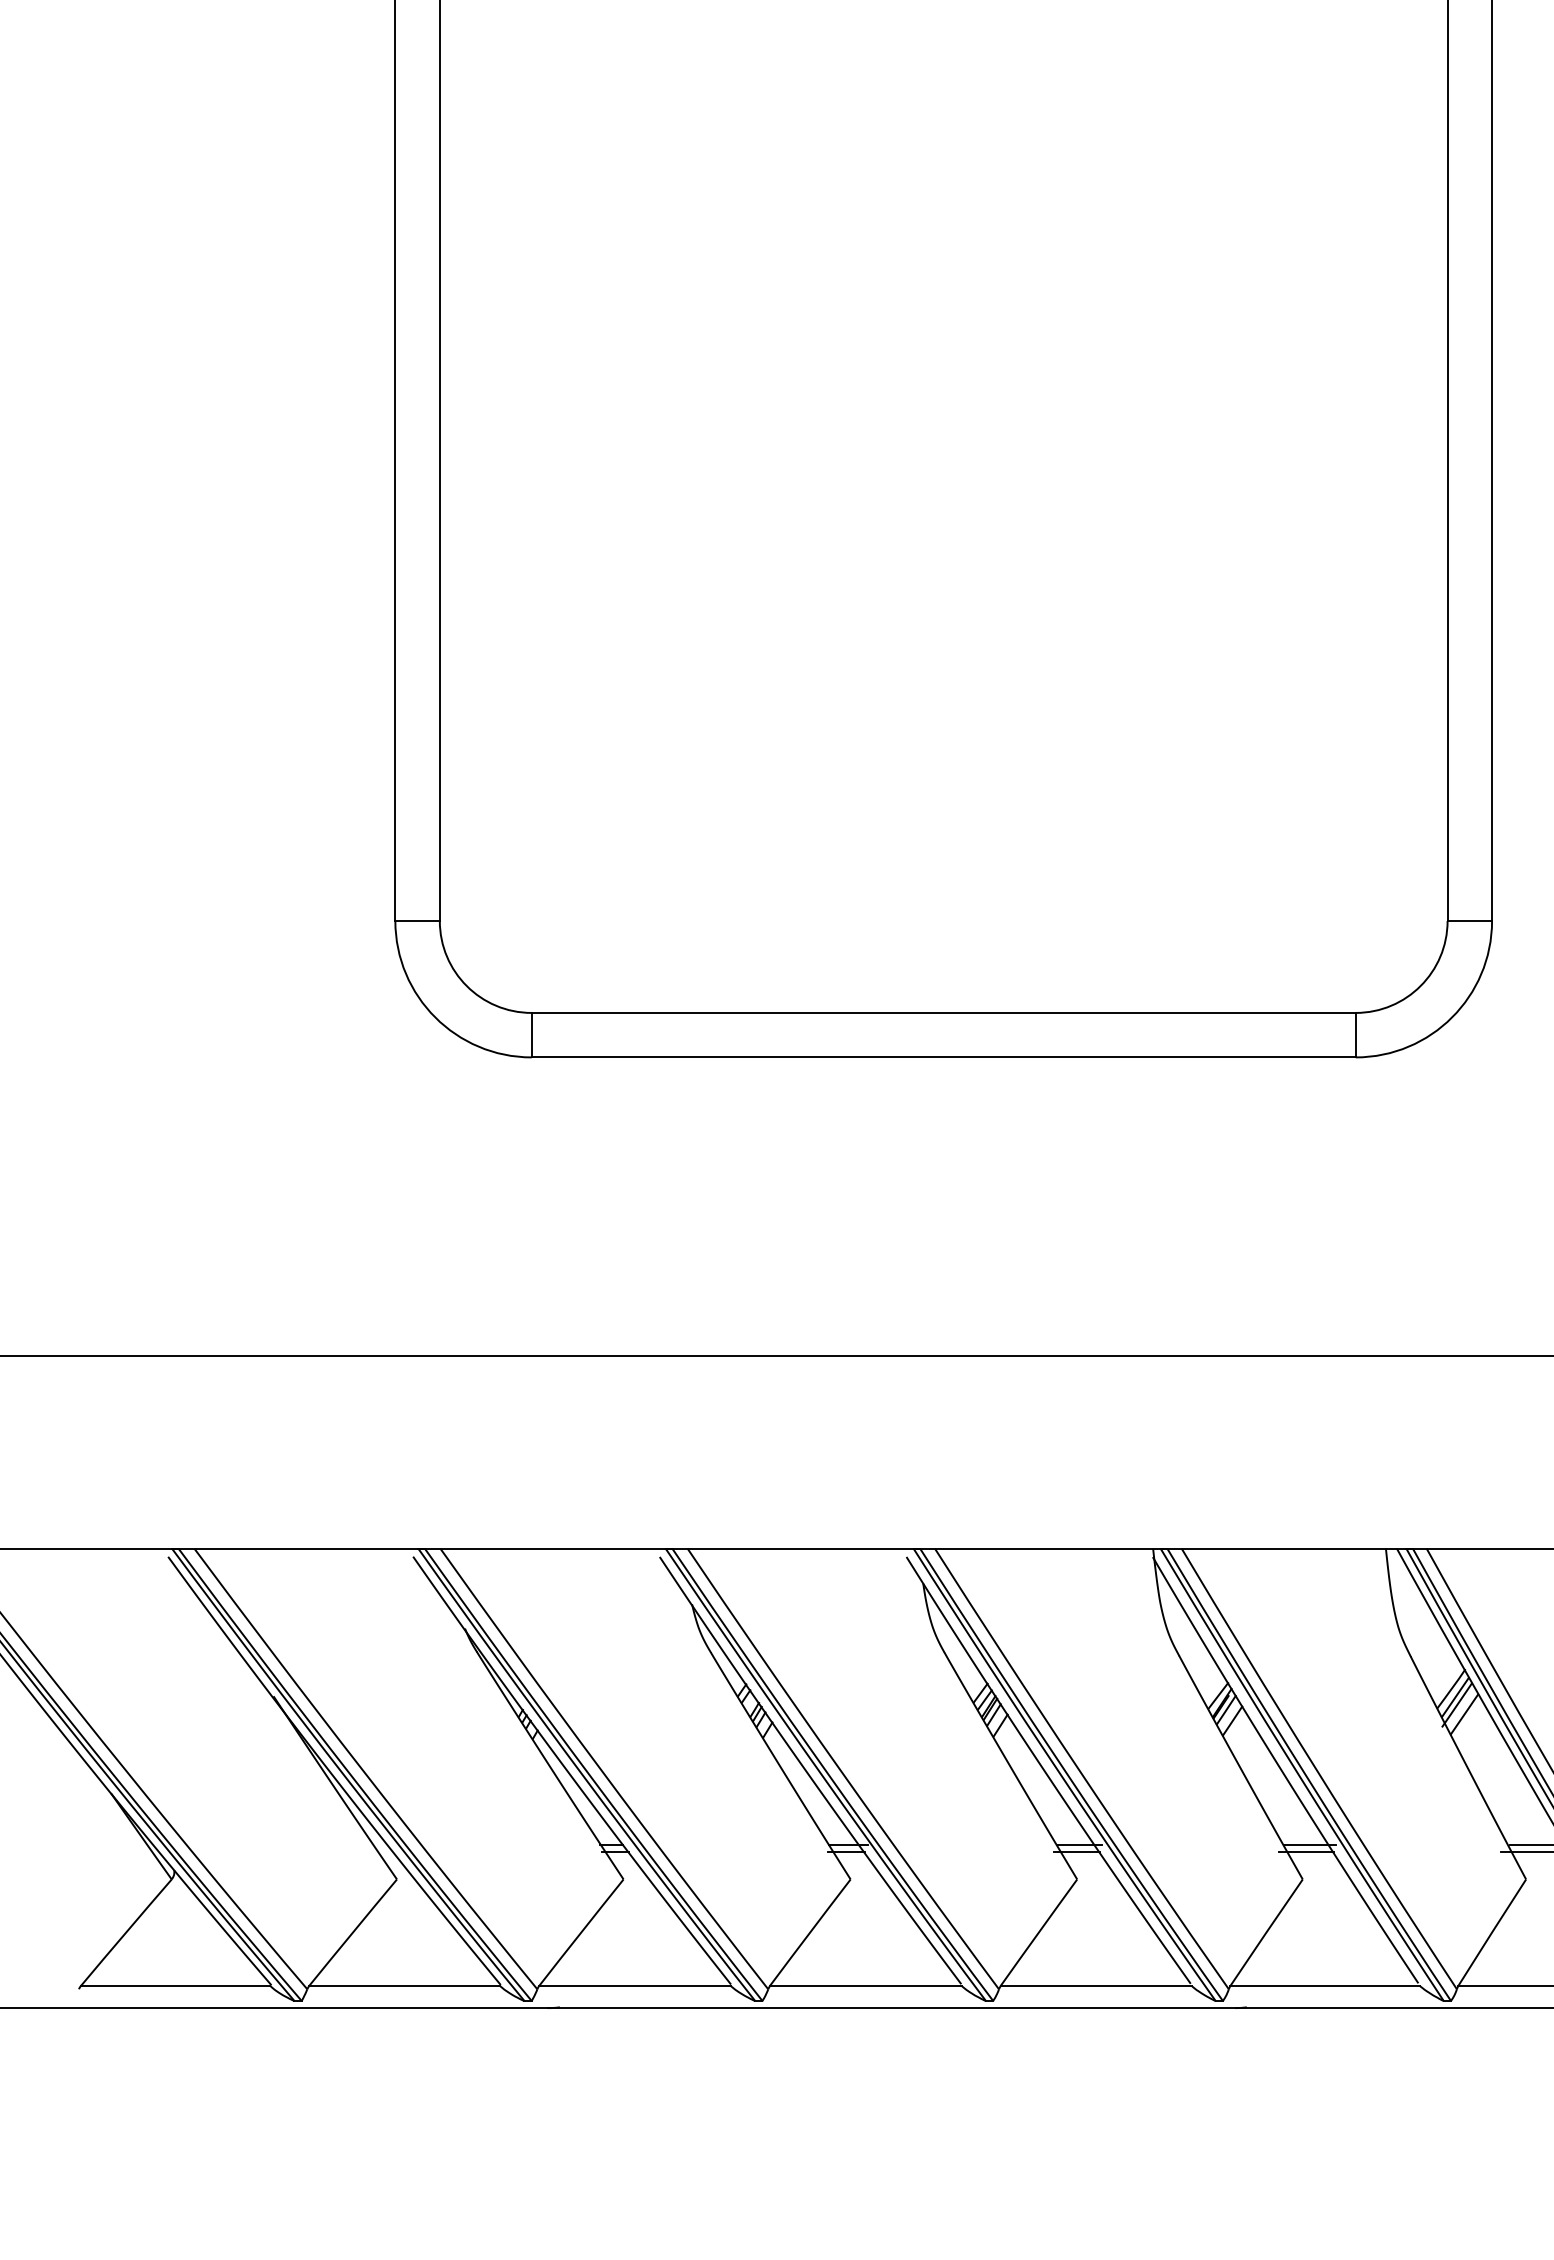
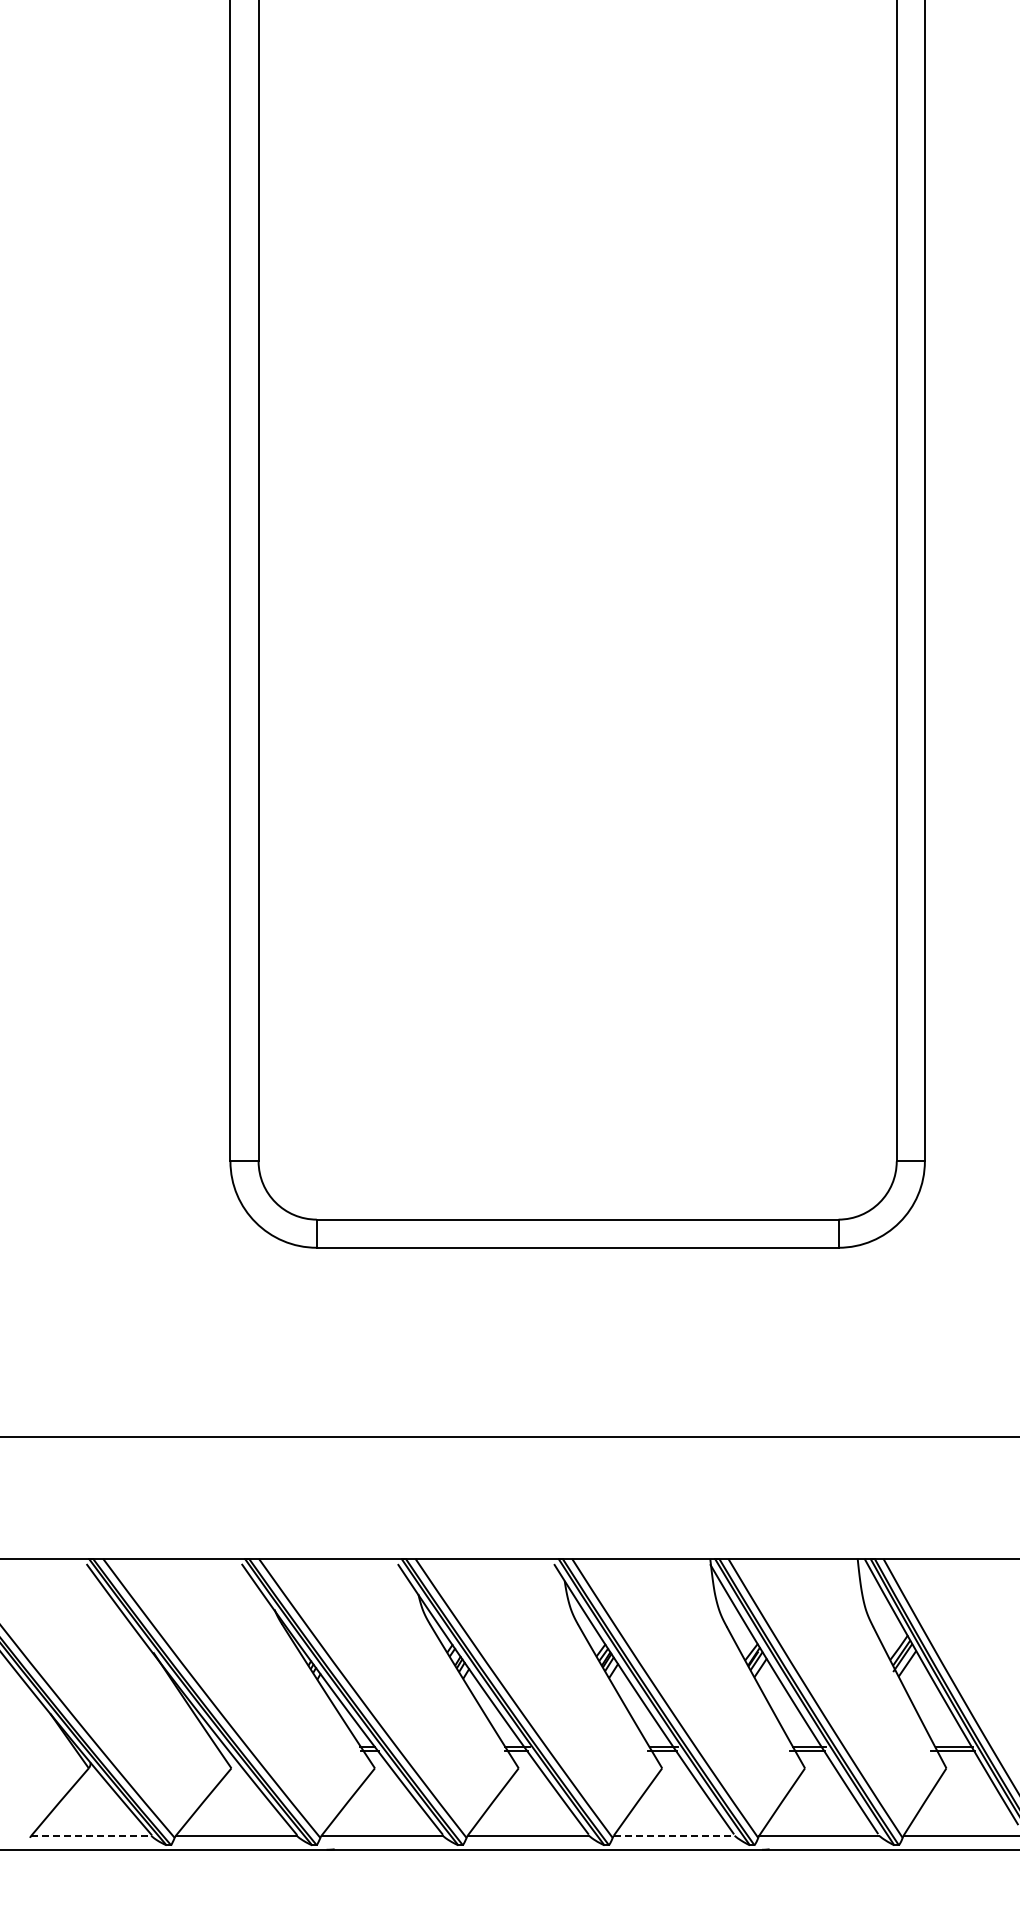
line: (175, 1985) -> (91, 1835), solid -> dashed
line: (1096, 1985) -> (674, 1835), solid -> dashed

